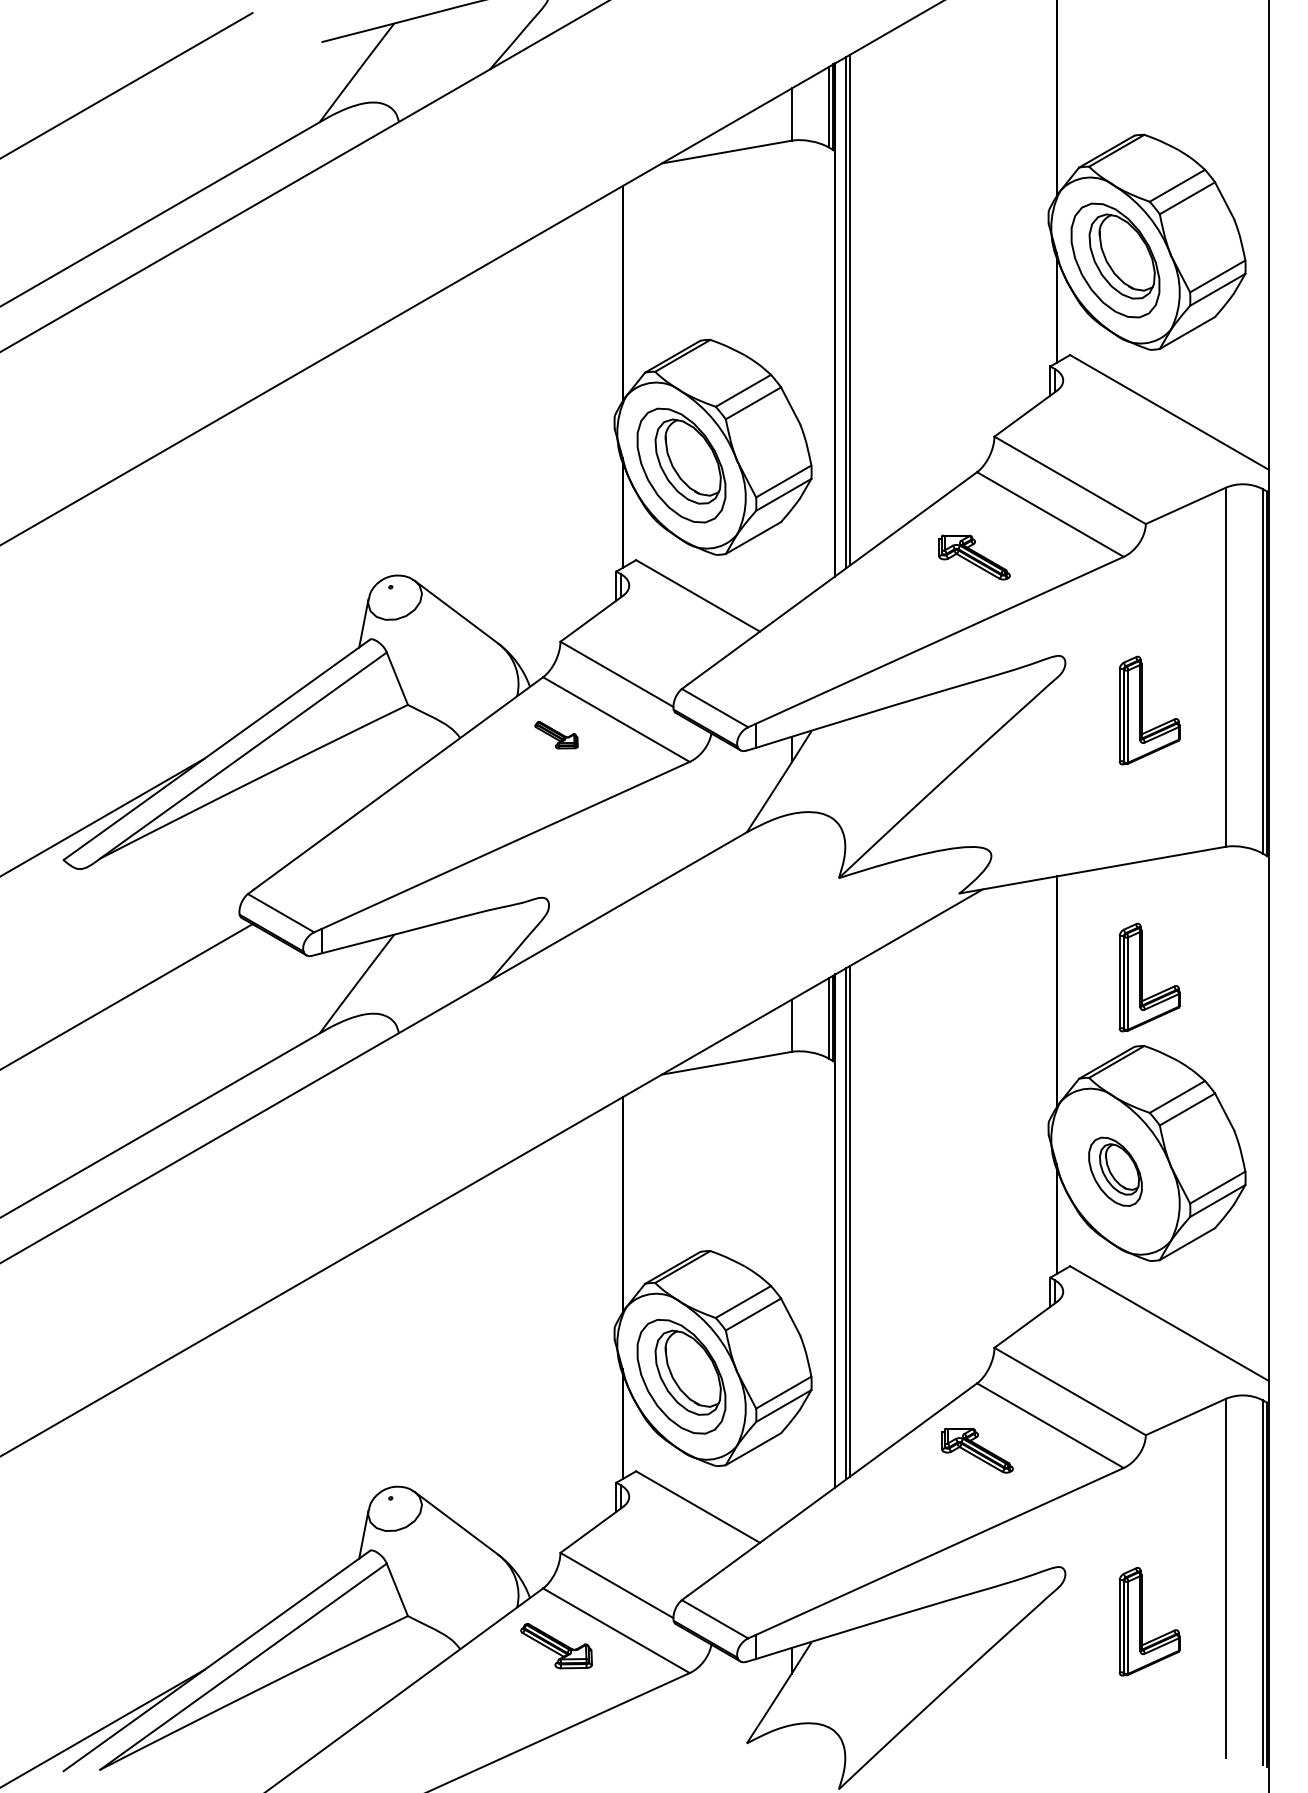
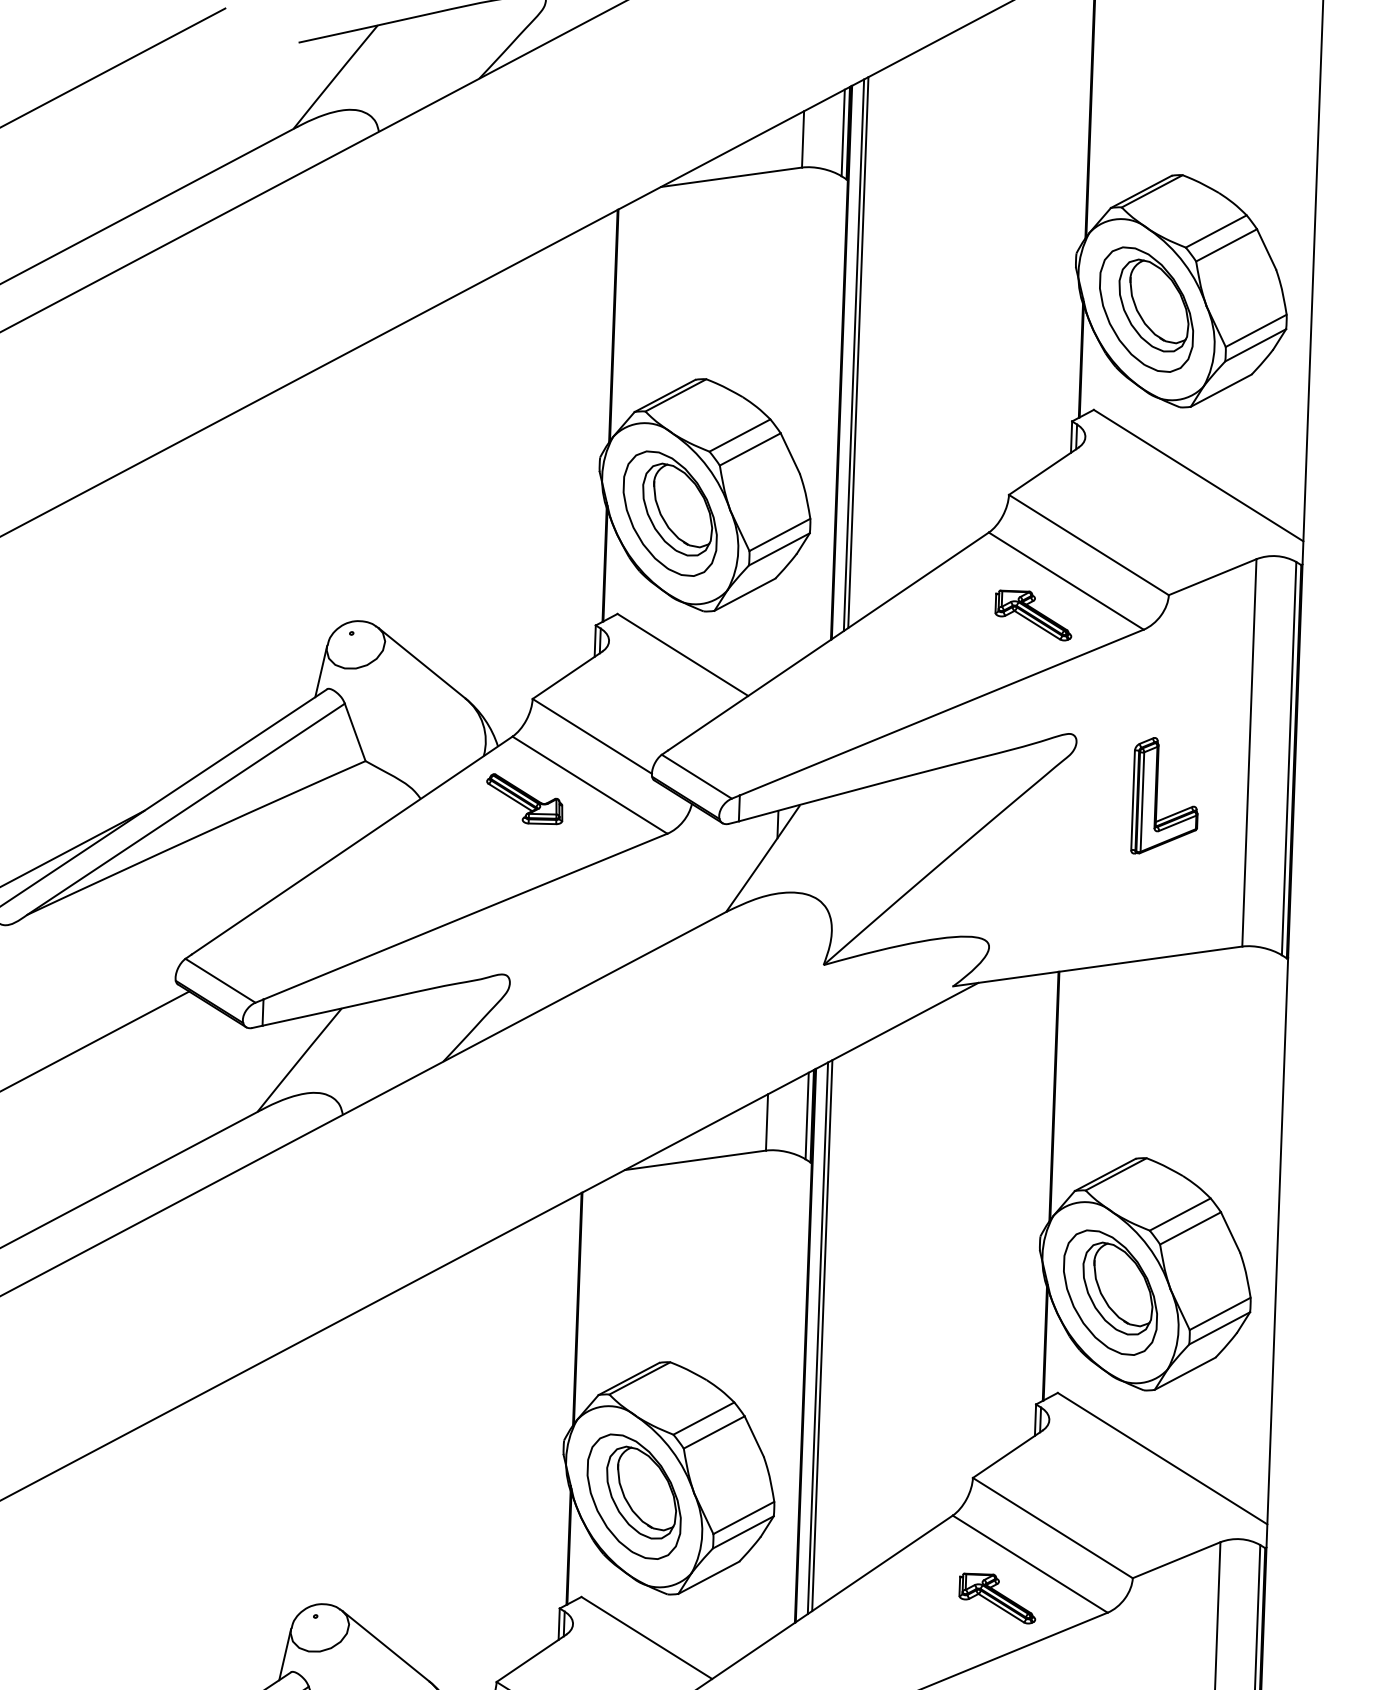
part: (974, 557) -> (1033, 615), moved
part: (556, 735) -> (524, 799), size x1.67
part: (1142, 977) -> (1147, 1084), removed
part: (1115, 1171) -> (1110, 1292), size x1.67
part: (977, 1450) -> (997, 1598), moved

